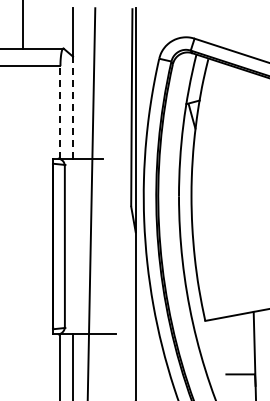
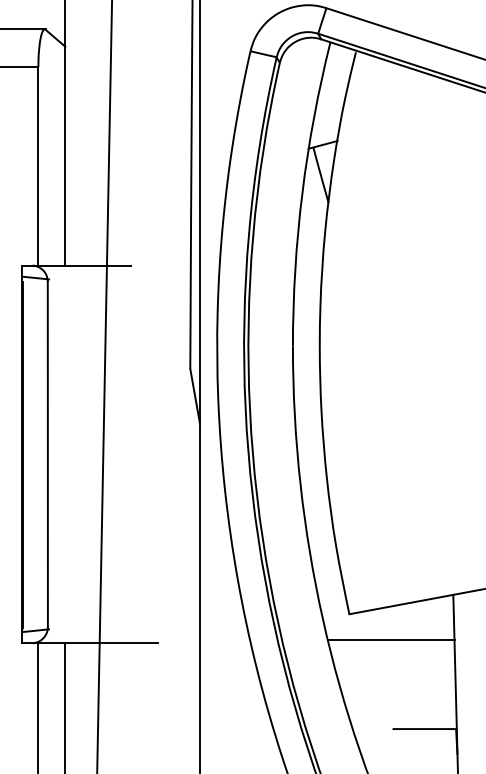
line: (73, 107) -> (66, 155), dashed -> solid
line: (60, 111) -> (38, 164), dashed -> solid
line: (224, 332) -> (390, 639), added

